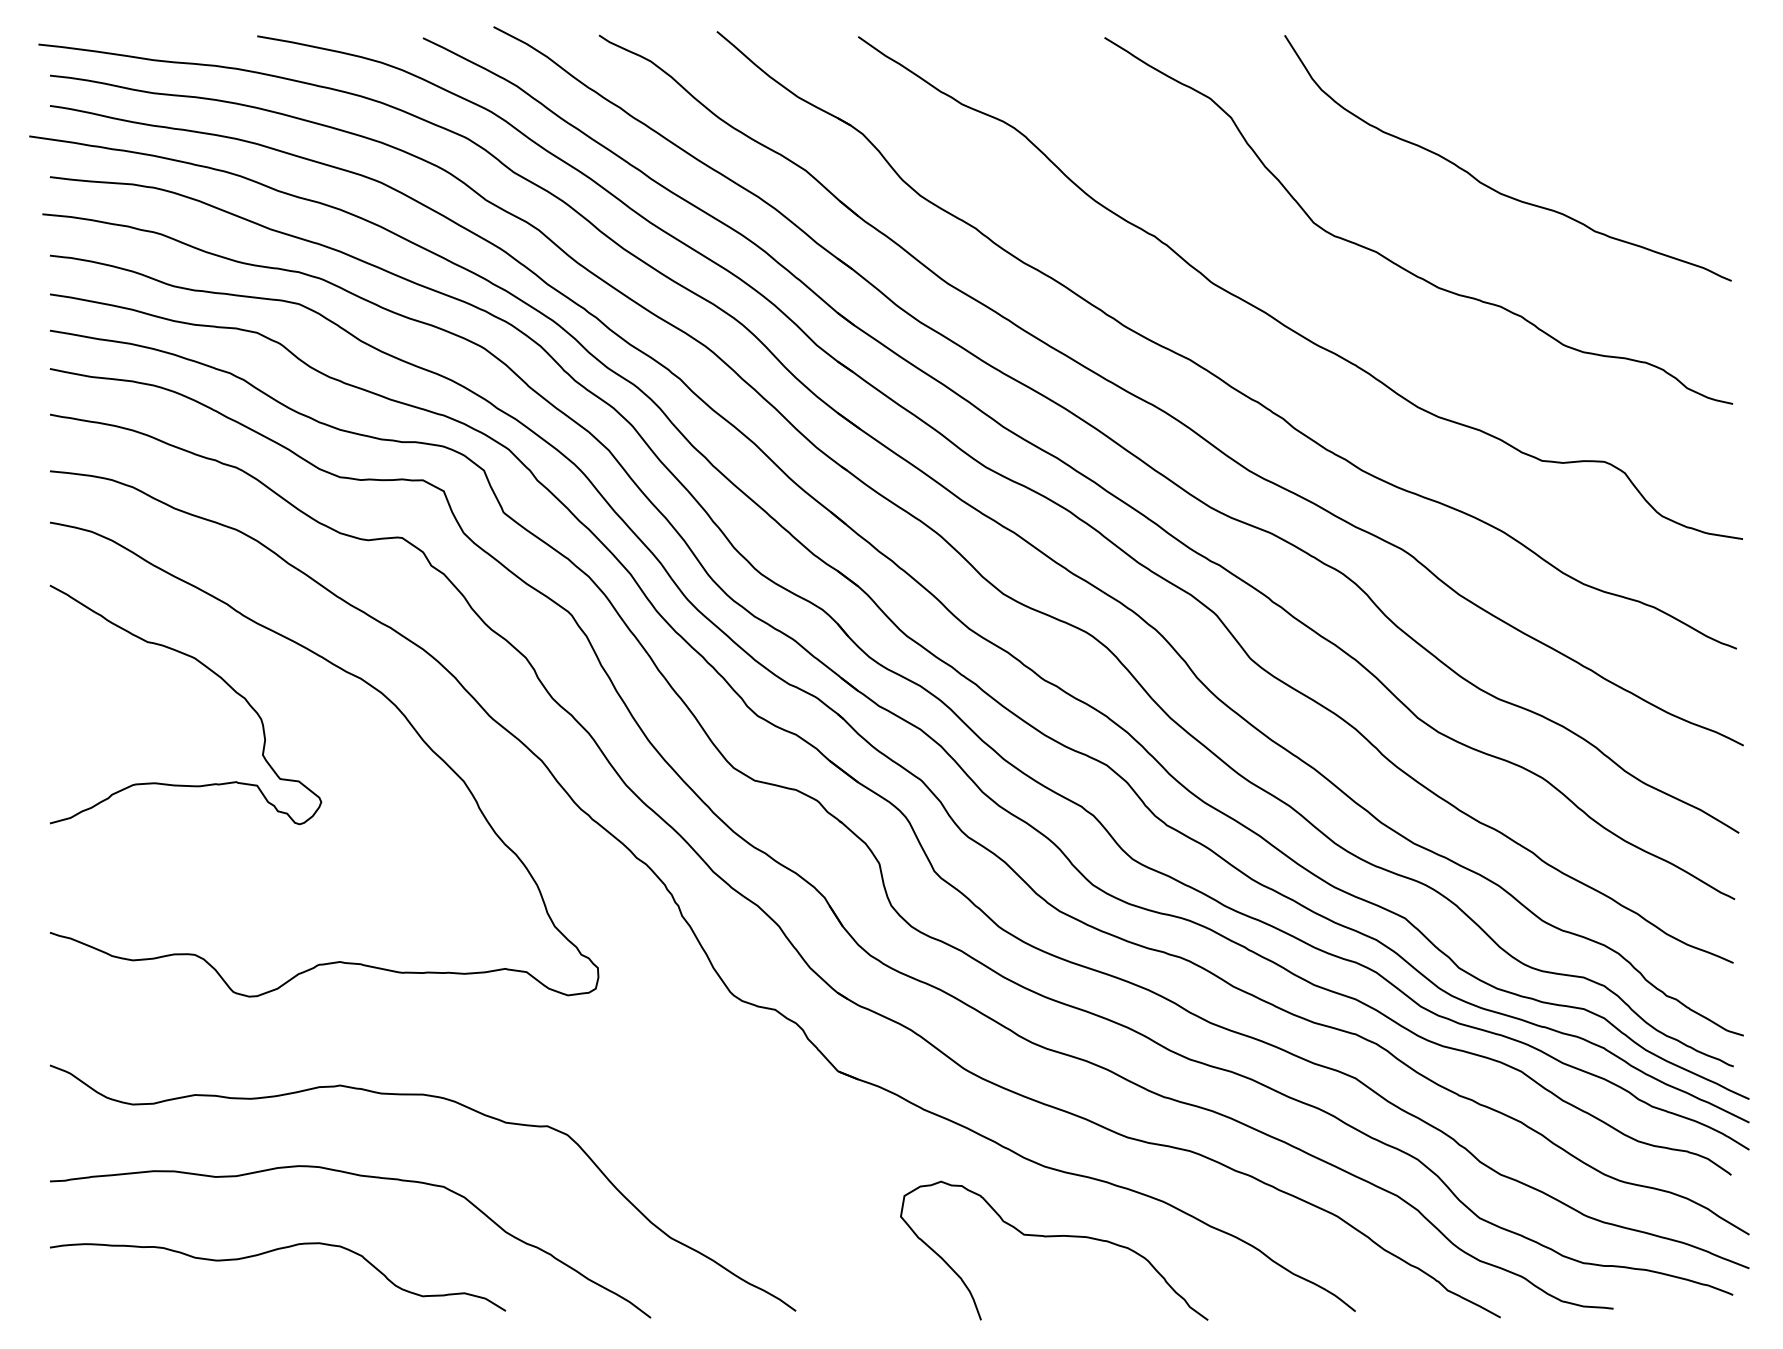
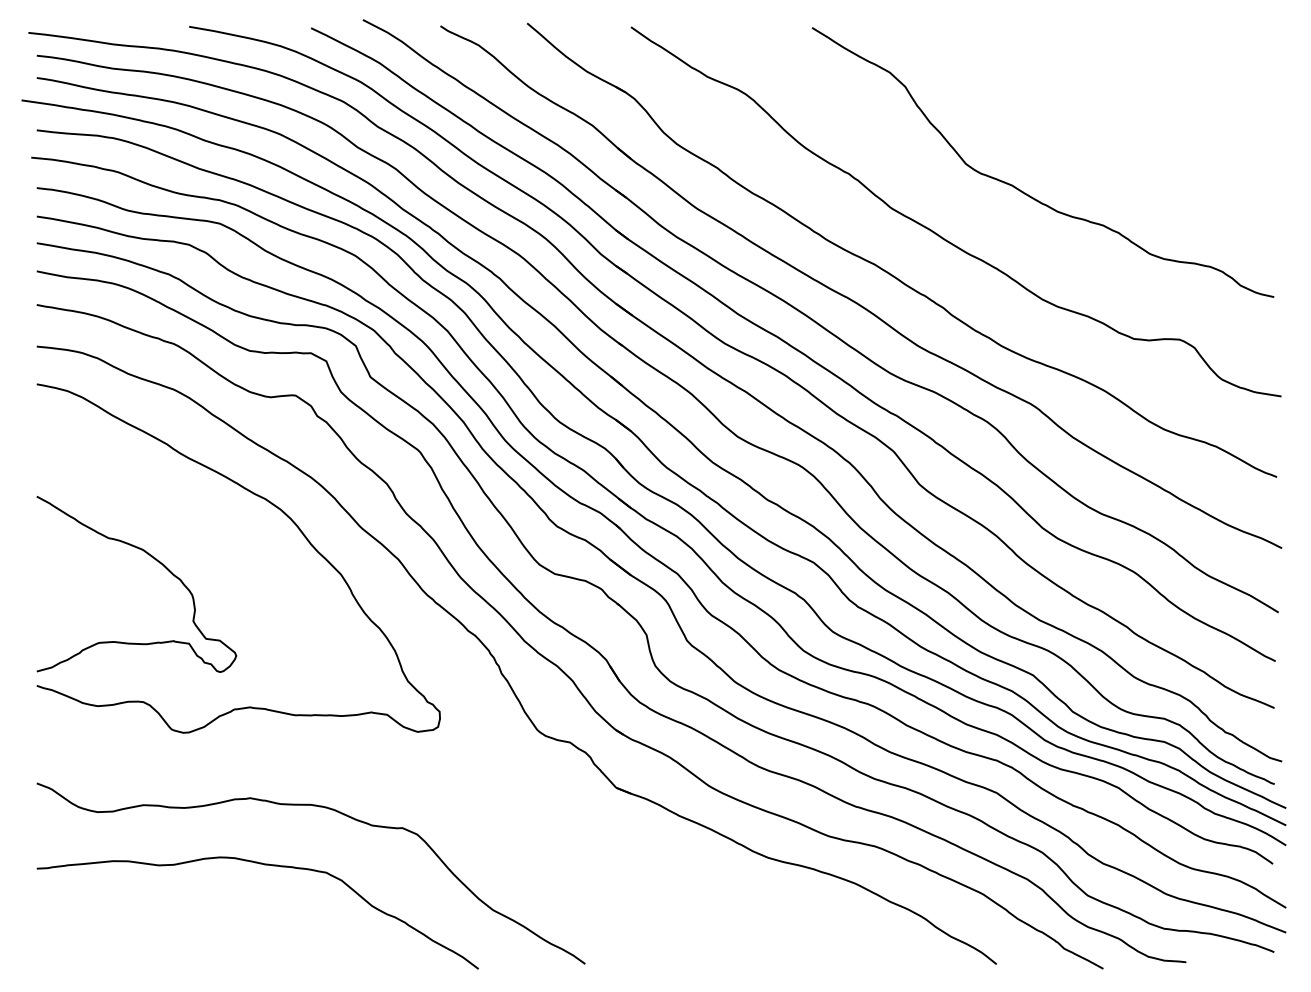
curve: (1494, 188) -> (1098, 138), removed
curve: (211, 672) -> (155, 560), moved
curve: (1053, 1236) -> (774, 909), removed
curve: (273, 1251) -> (201, 920), removed

